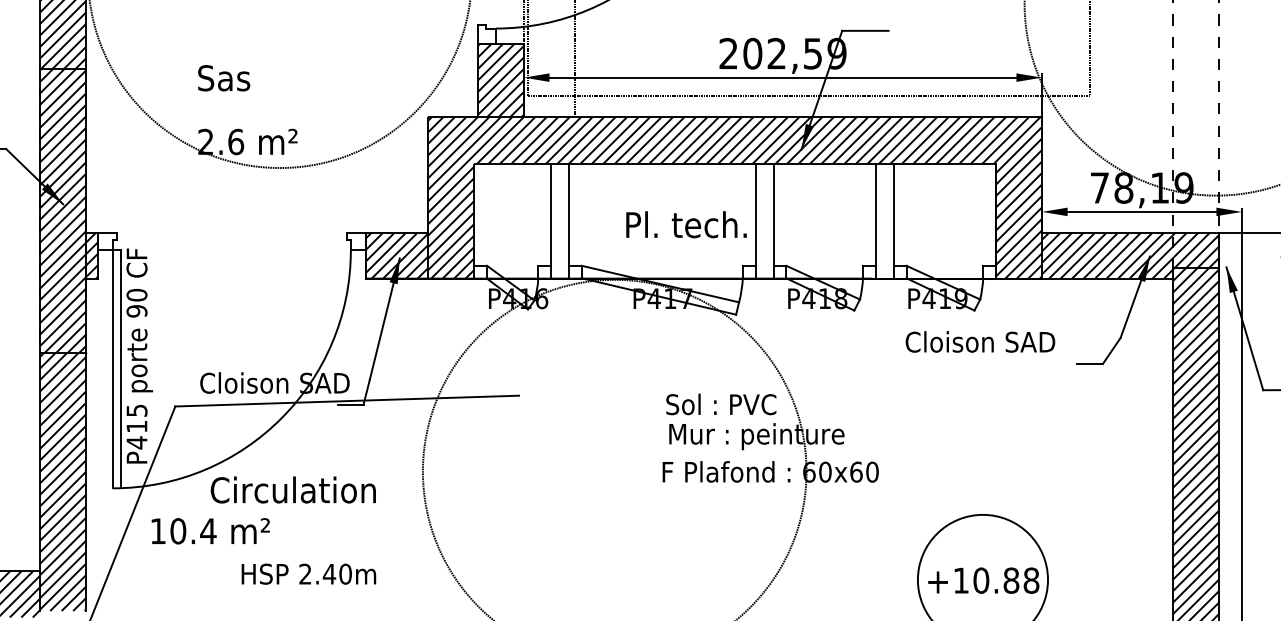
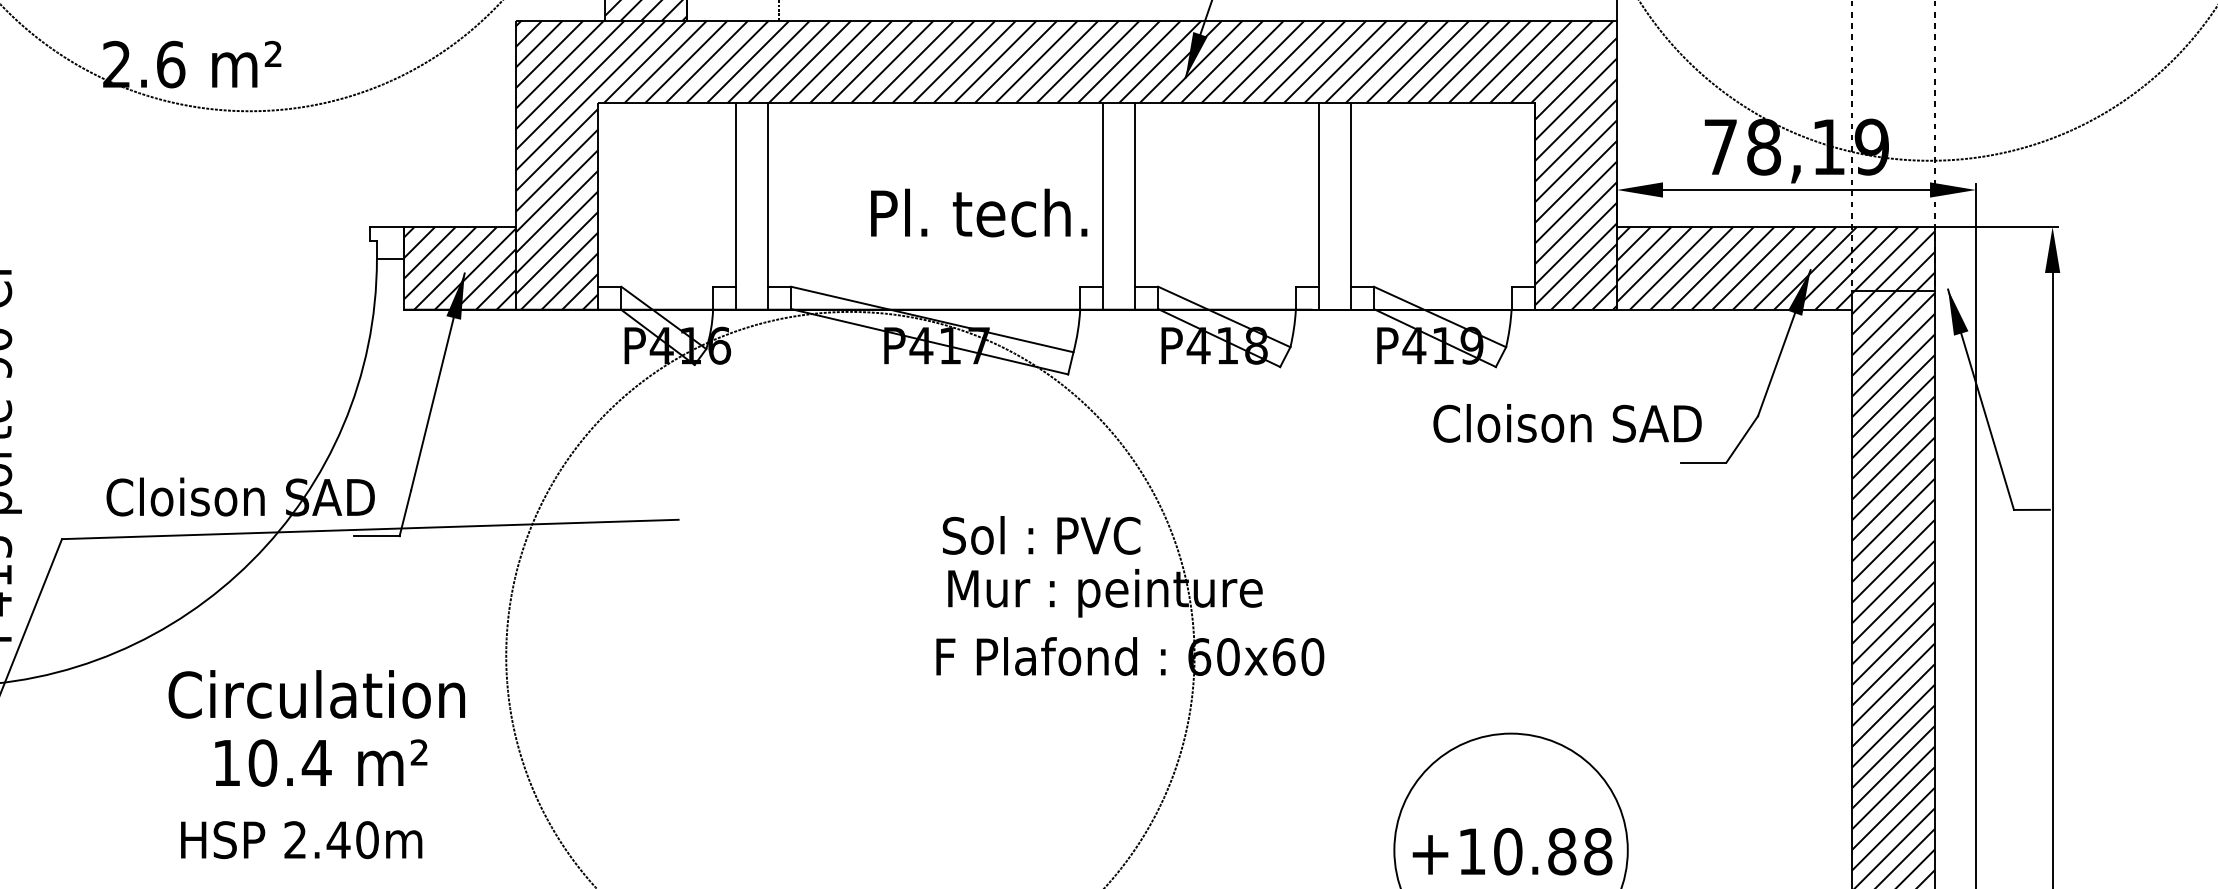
text: (980, 341) -> (1567, 422), moved
text: (292, 489) -> (315, 693), moved
text: (210, 531) -> (320, 763), moved

